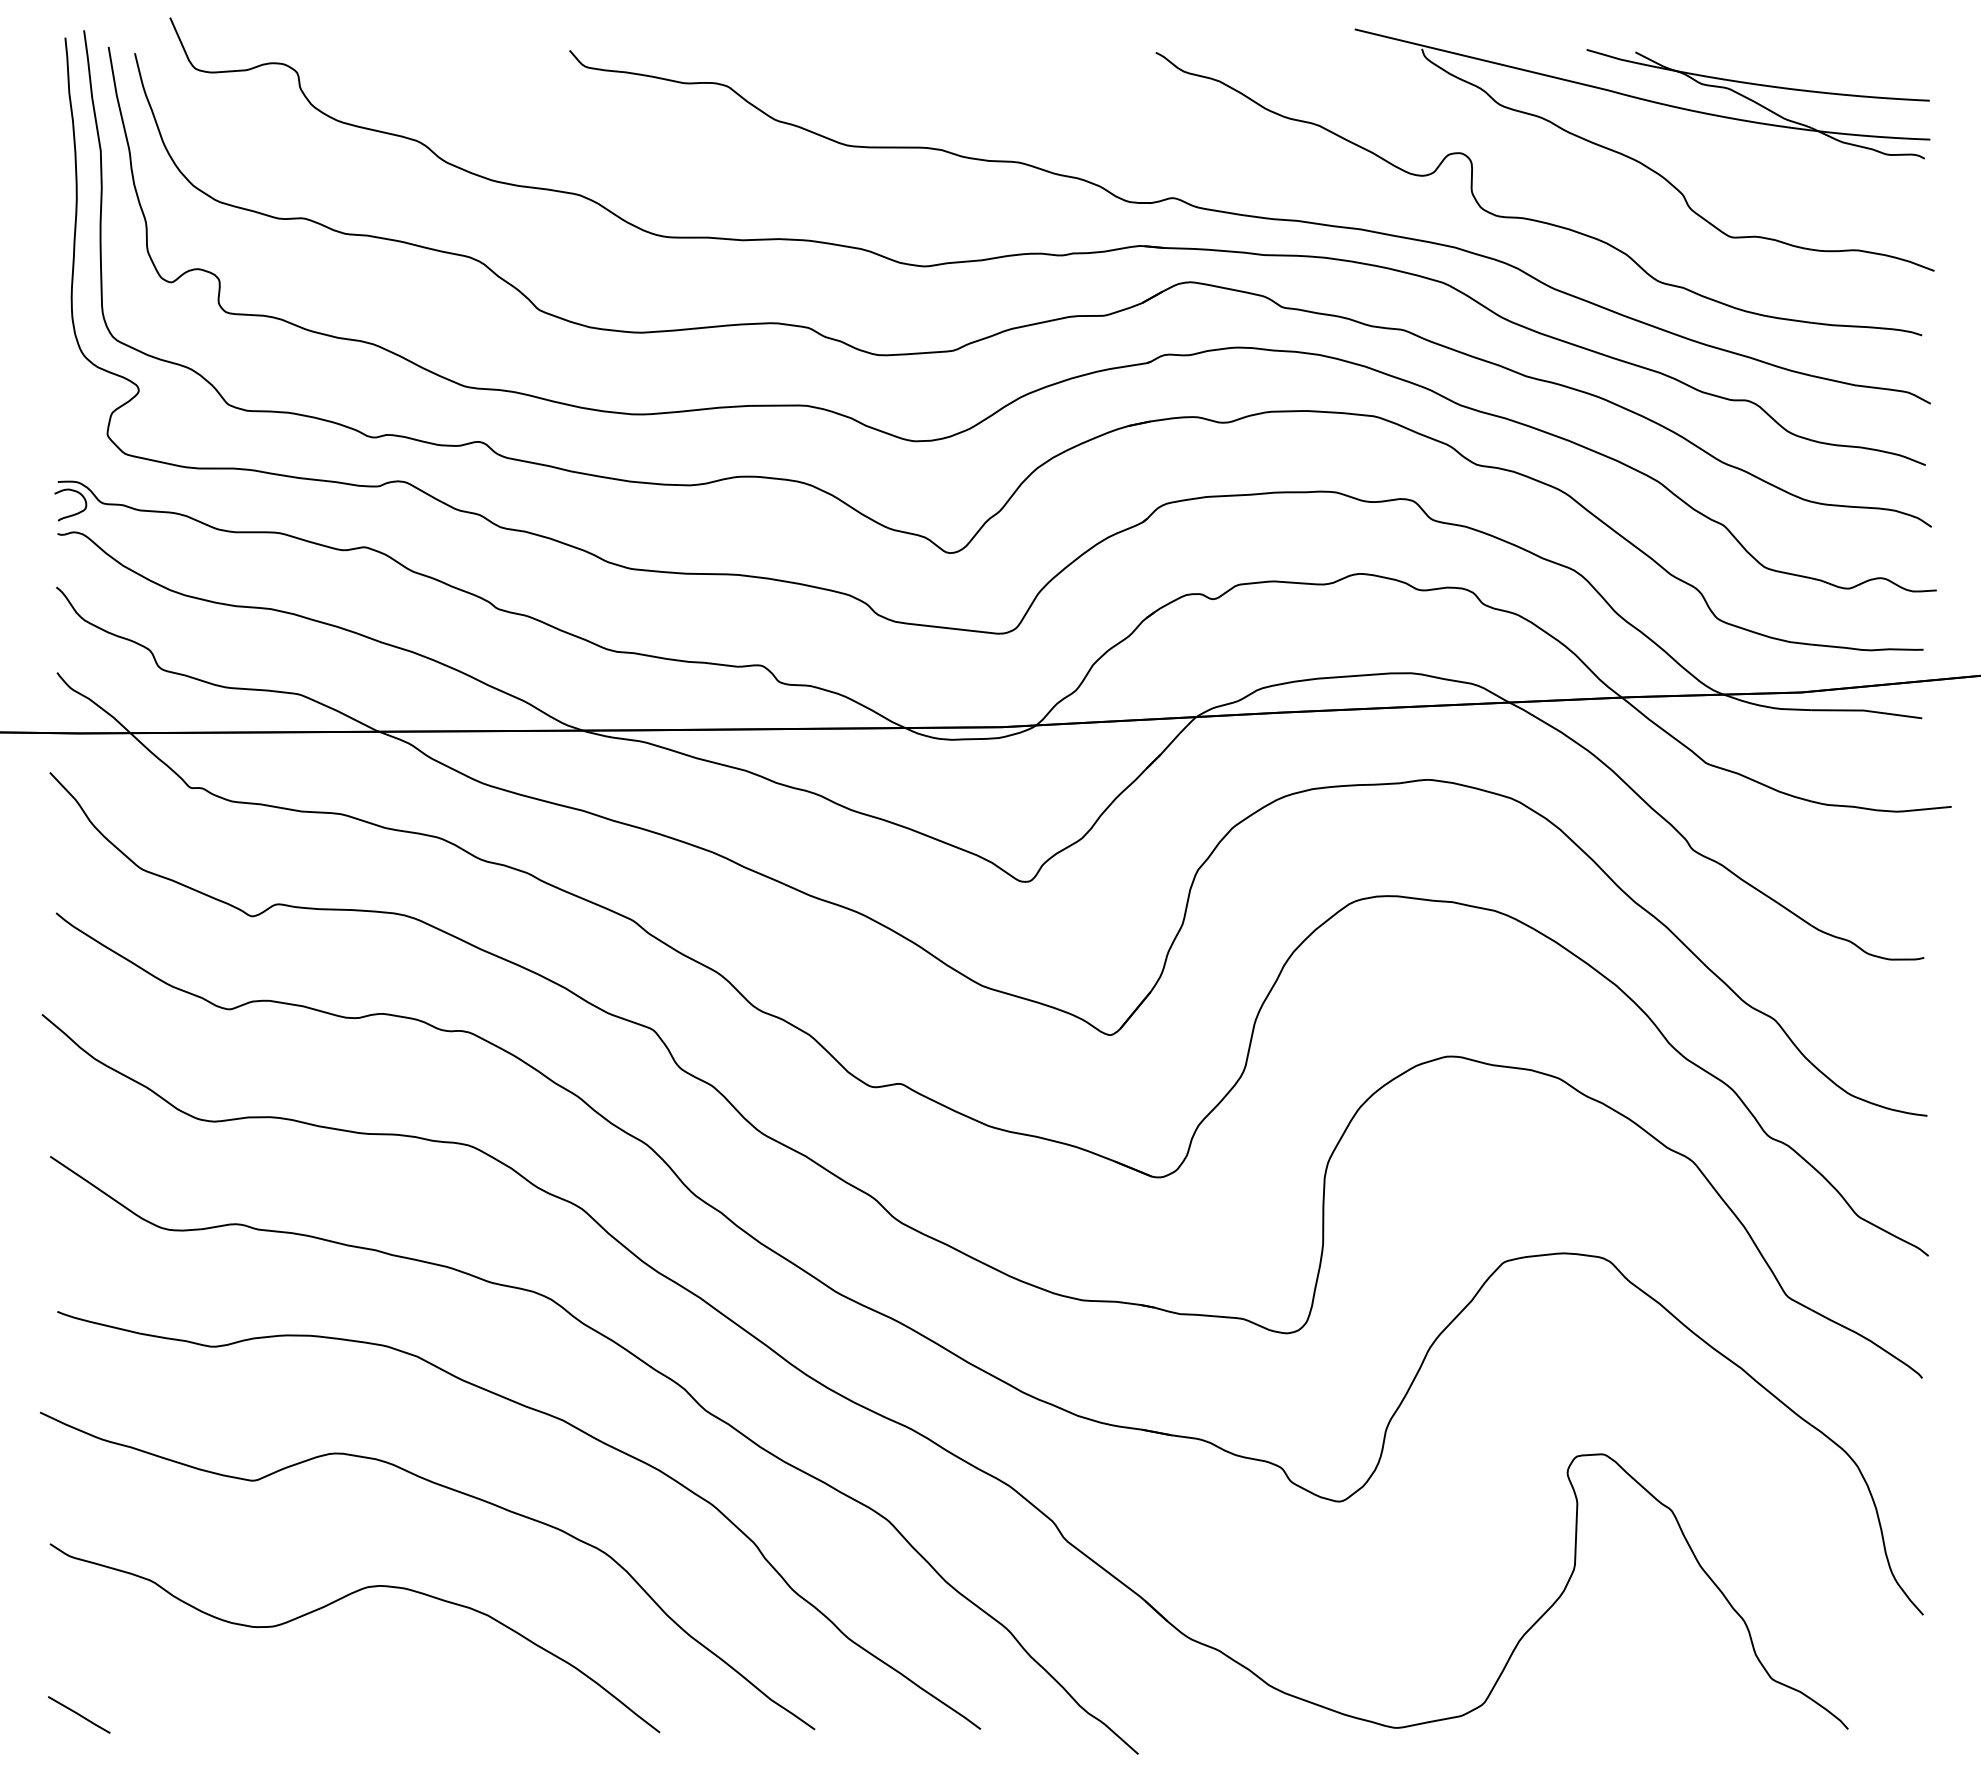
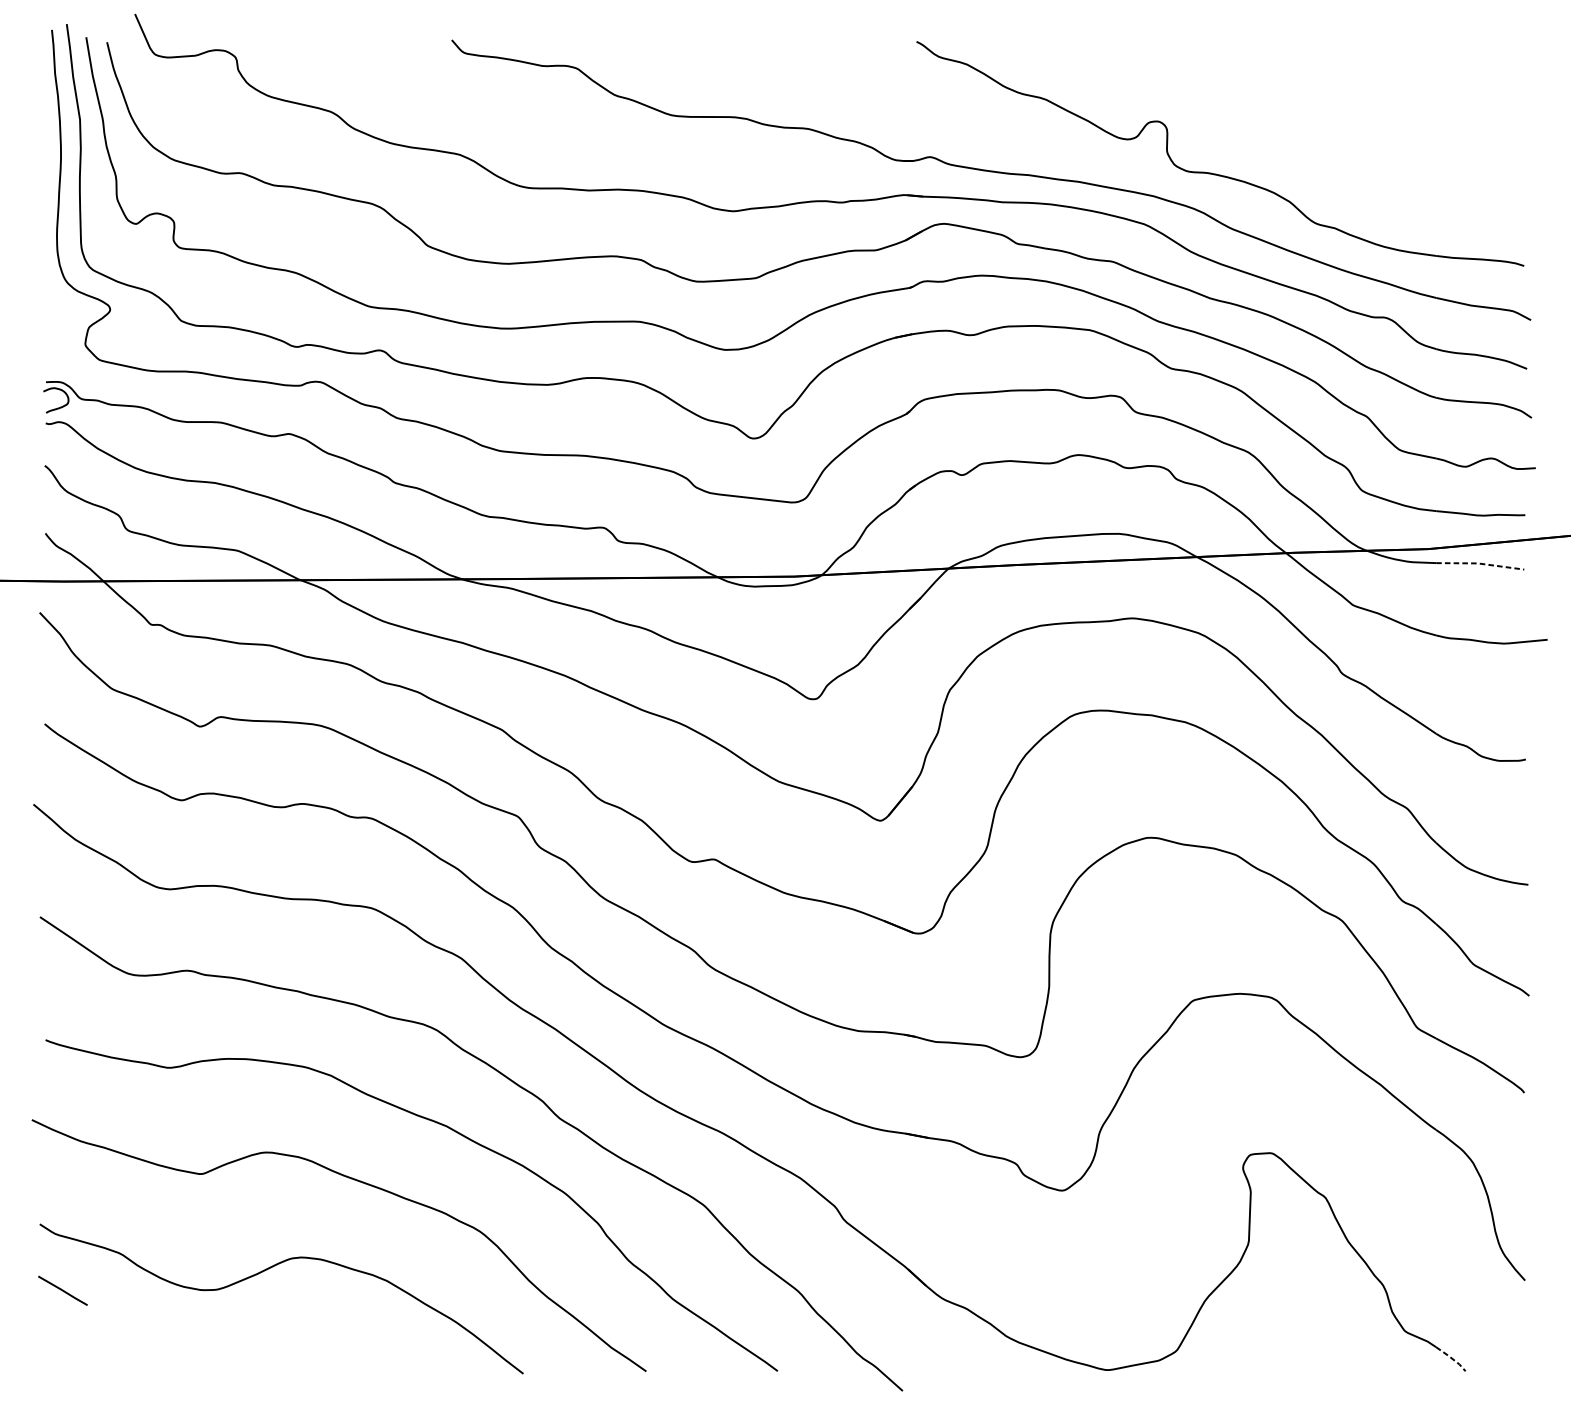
part: (1638, 160) -> (1299, 127), removed
line: (1866, 710) -> (1480, 563), solid -> dashed
line: (1830, 1713) -> (1451, 1358), solid -> dashed
line: (79, 1714) -> (63, 1290), moved

